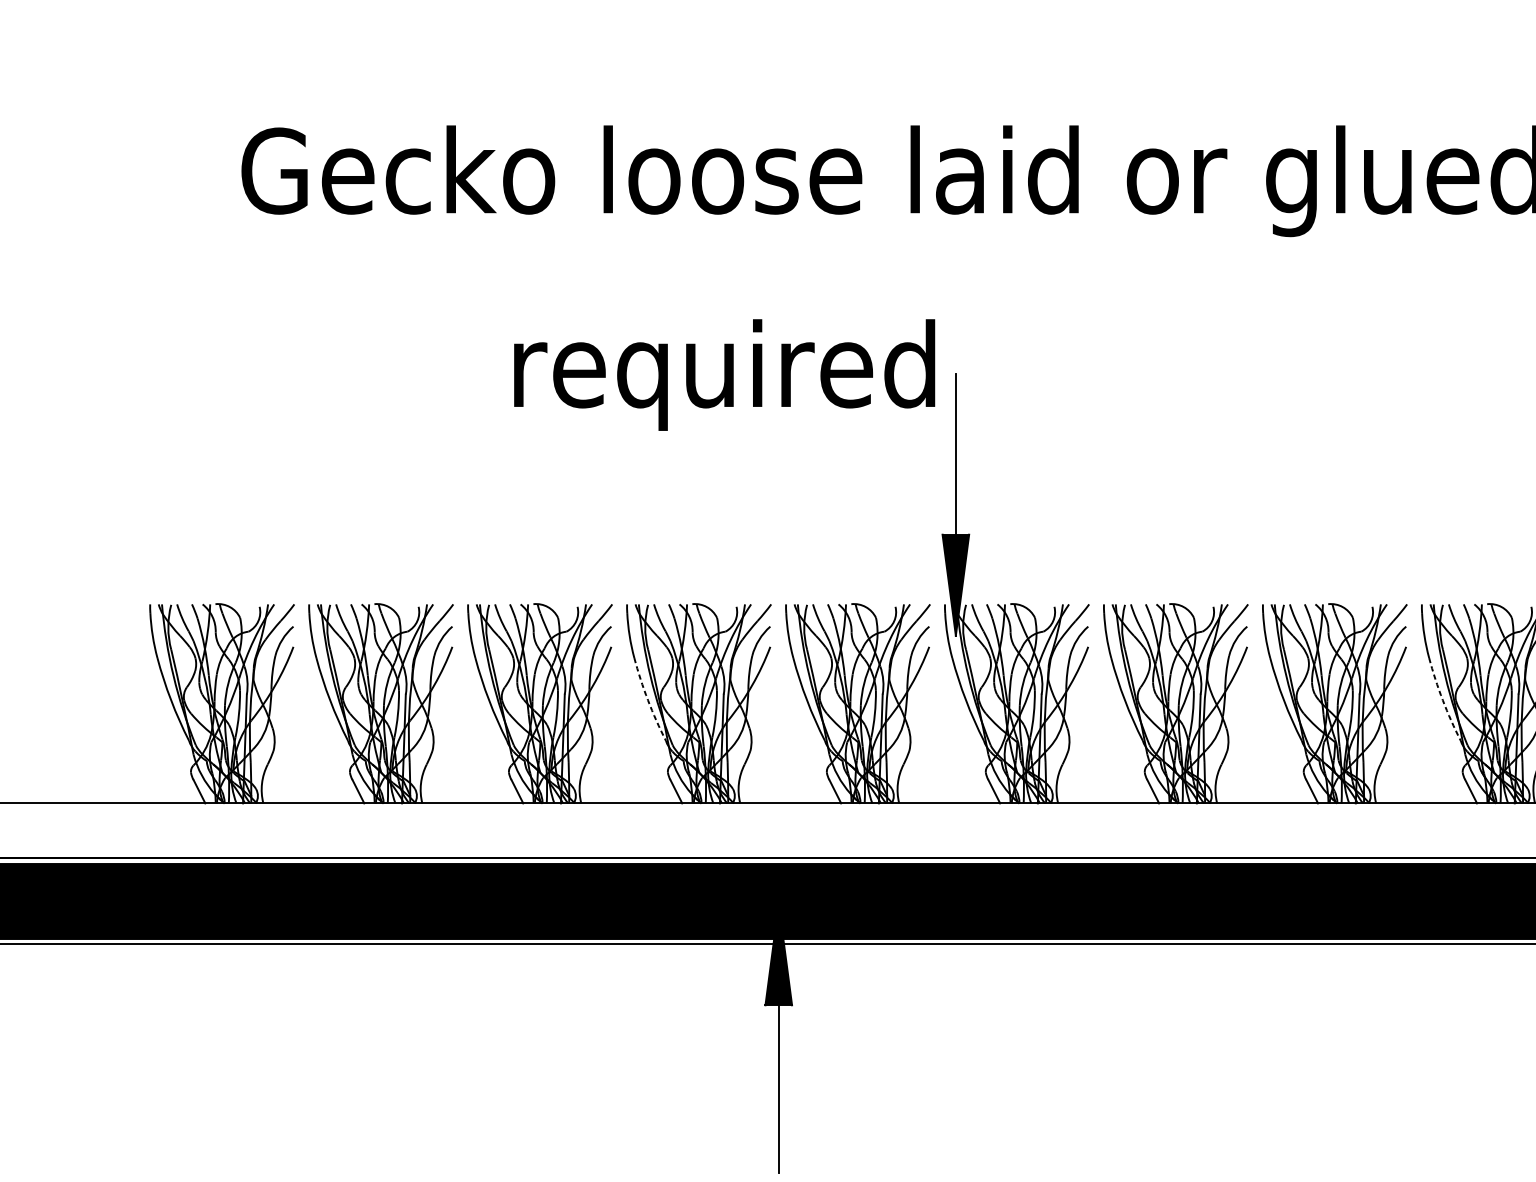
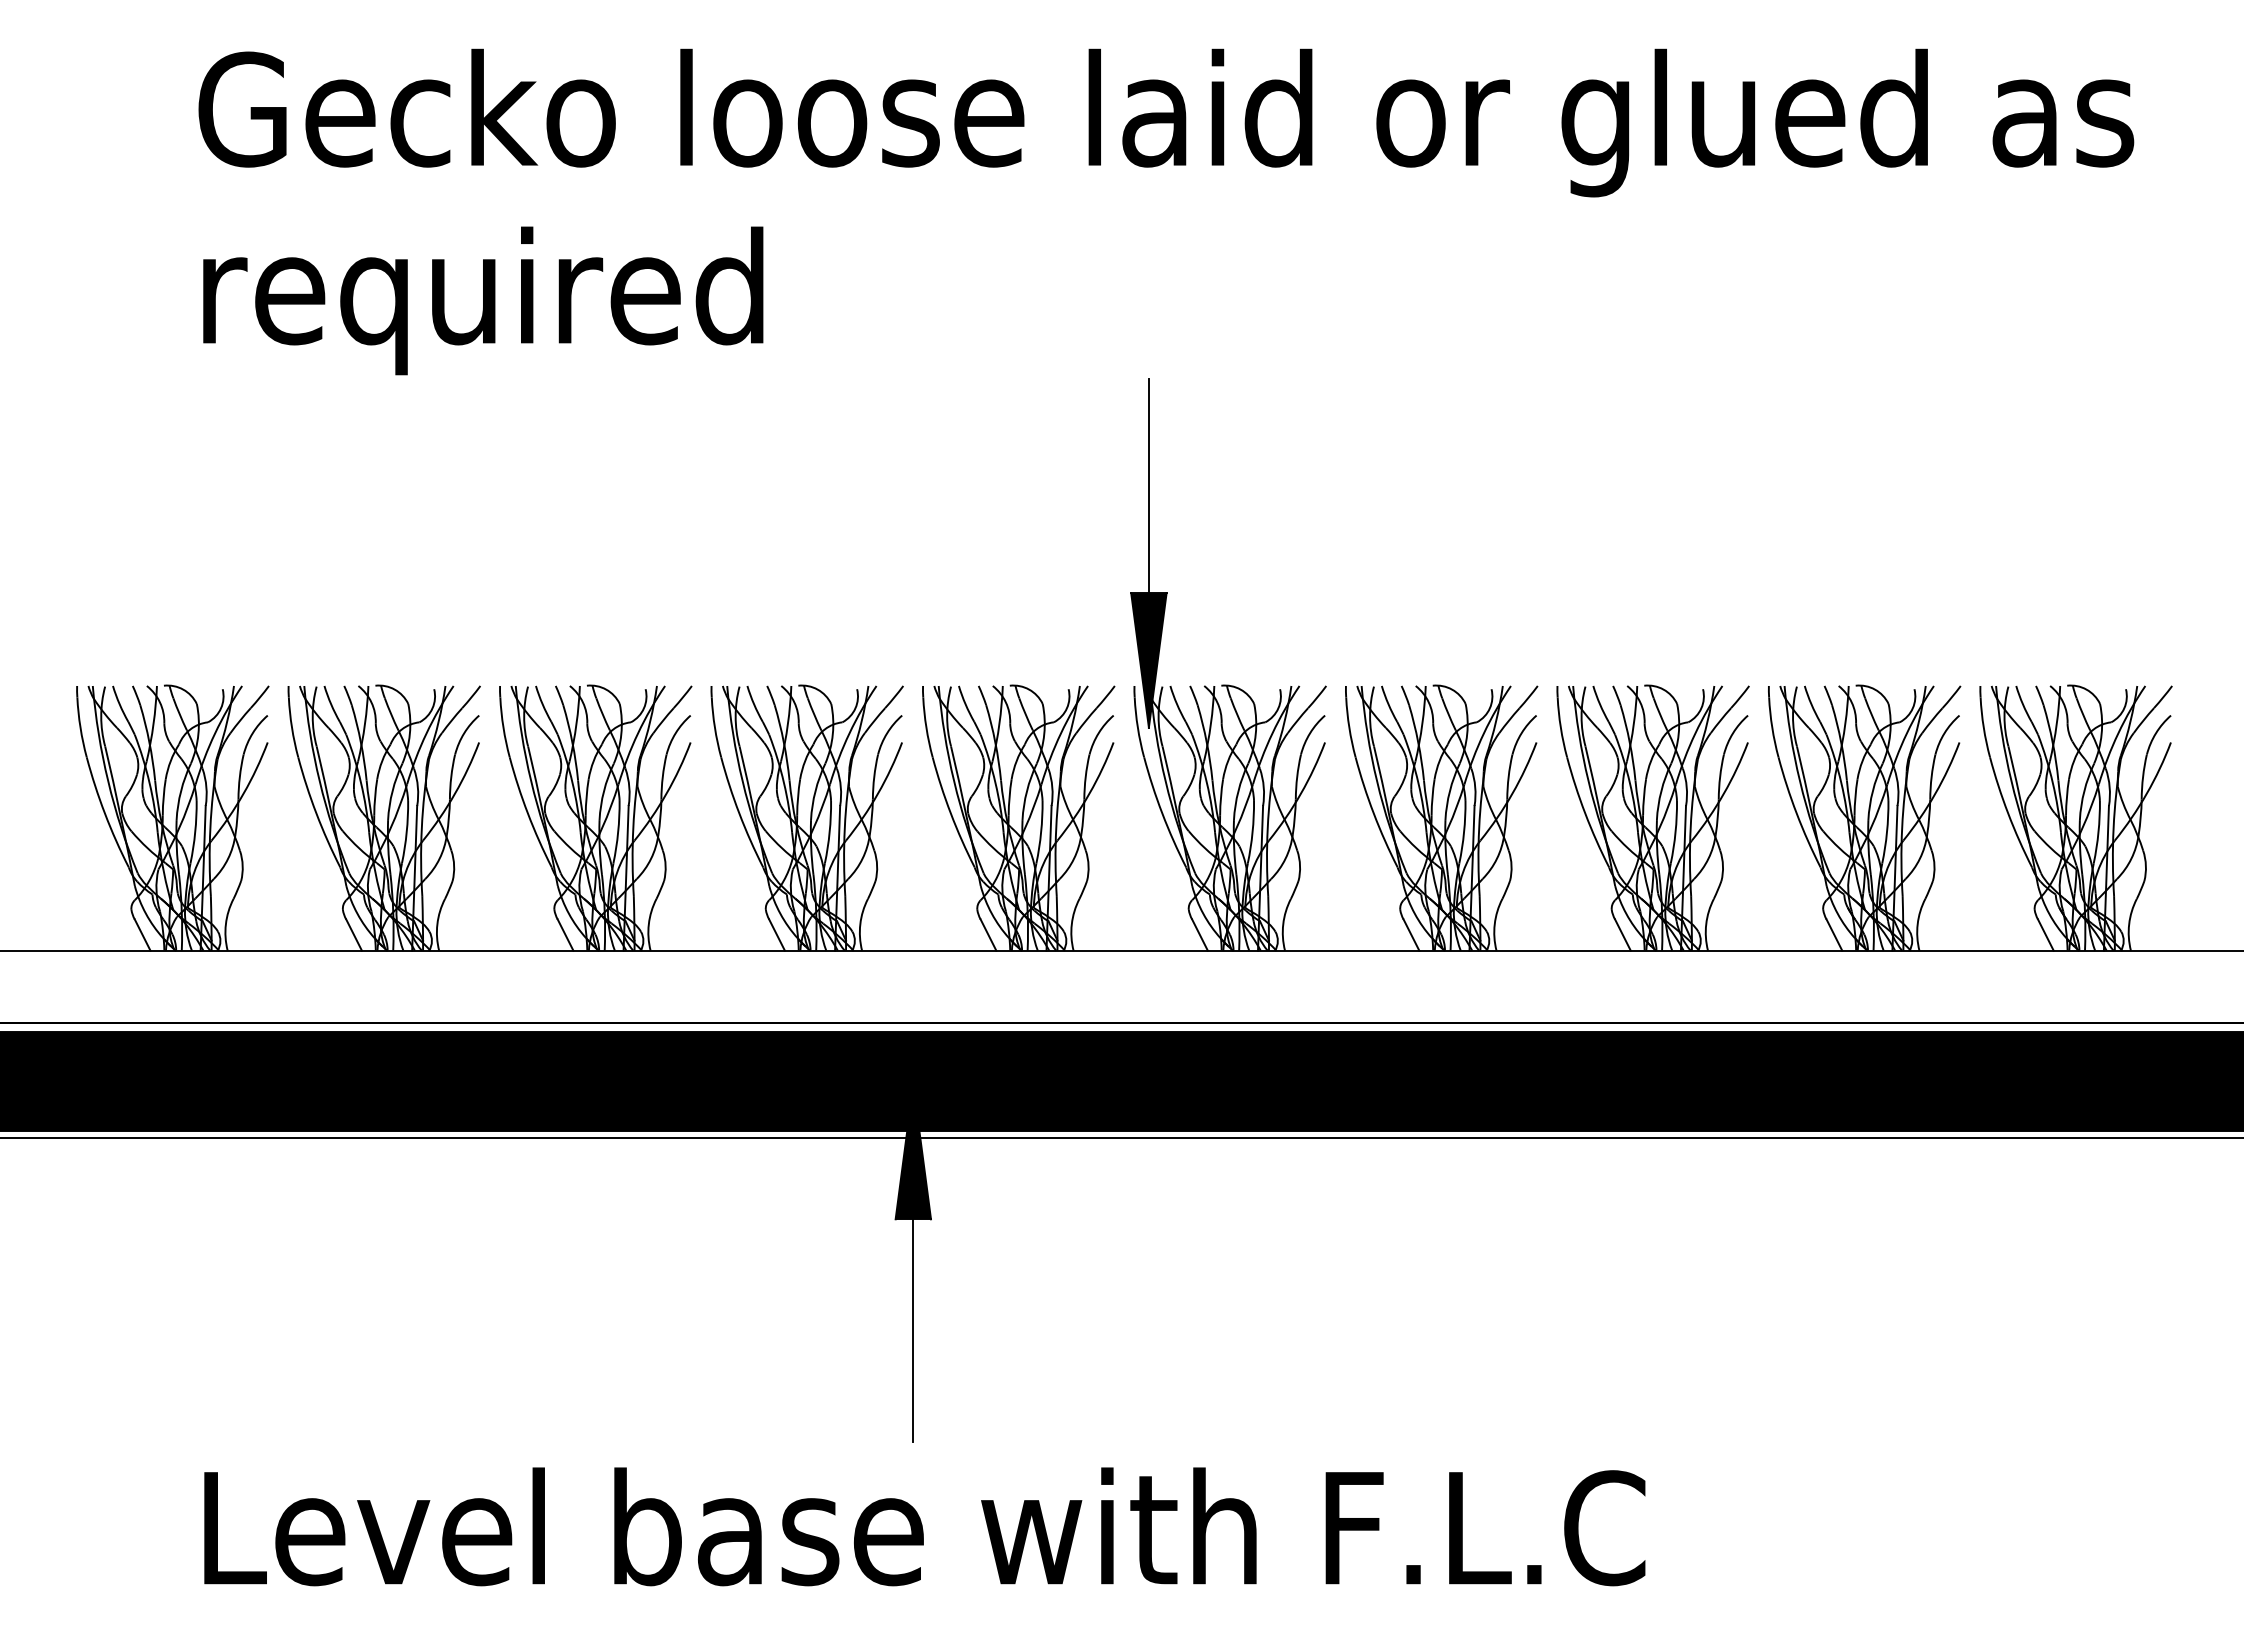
text: (724, 374) -> (483, 300), moved
arc: (648, 700) -> (739, 813), dashed -> solid
arc: (1442, 700) -> (1796, 813), dashed -> solid

